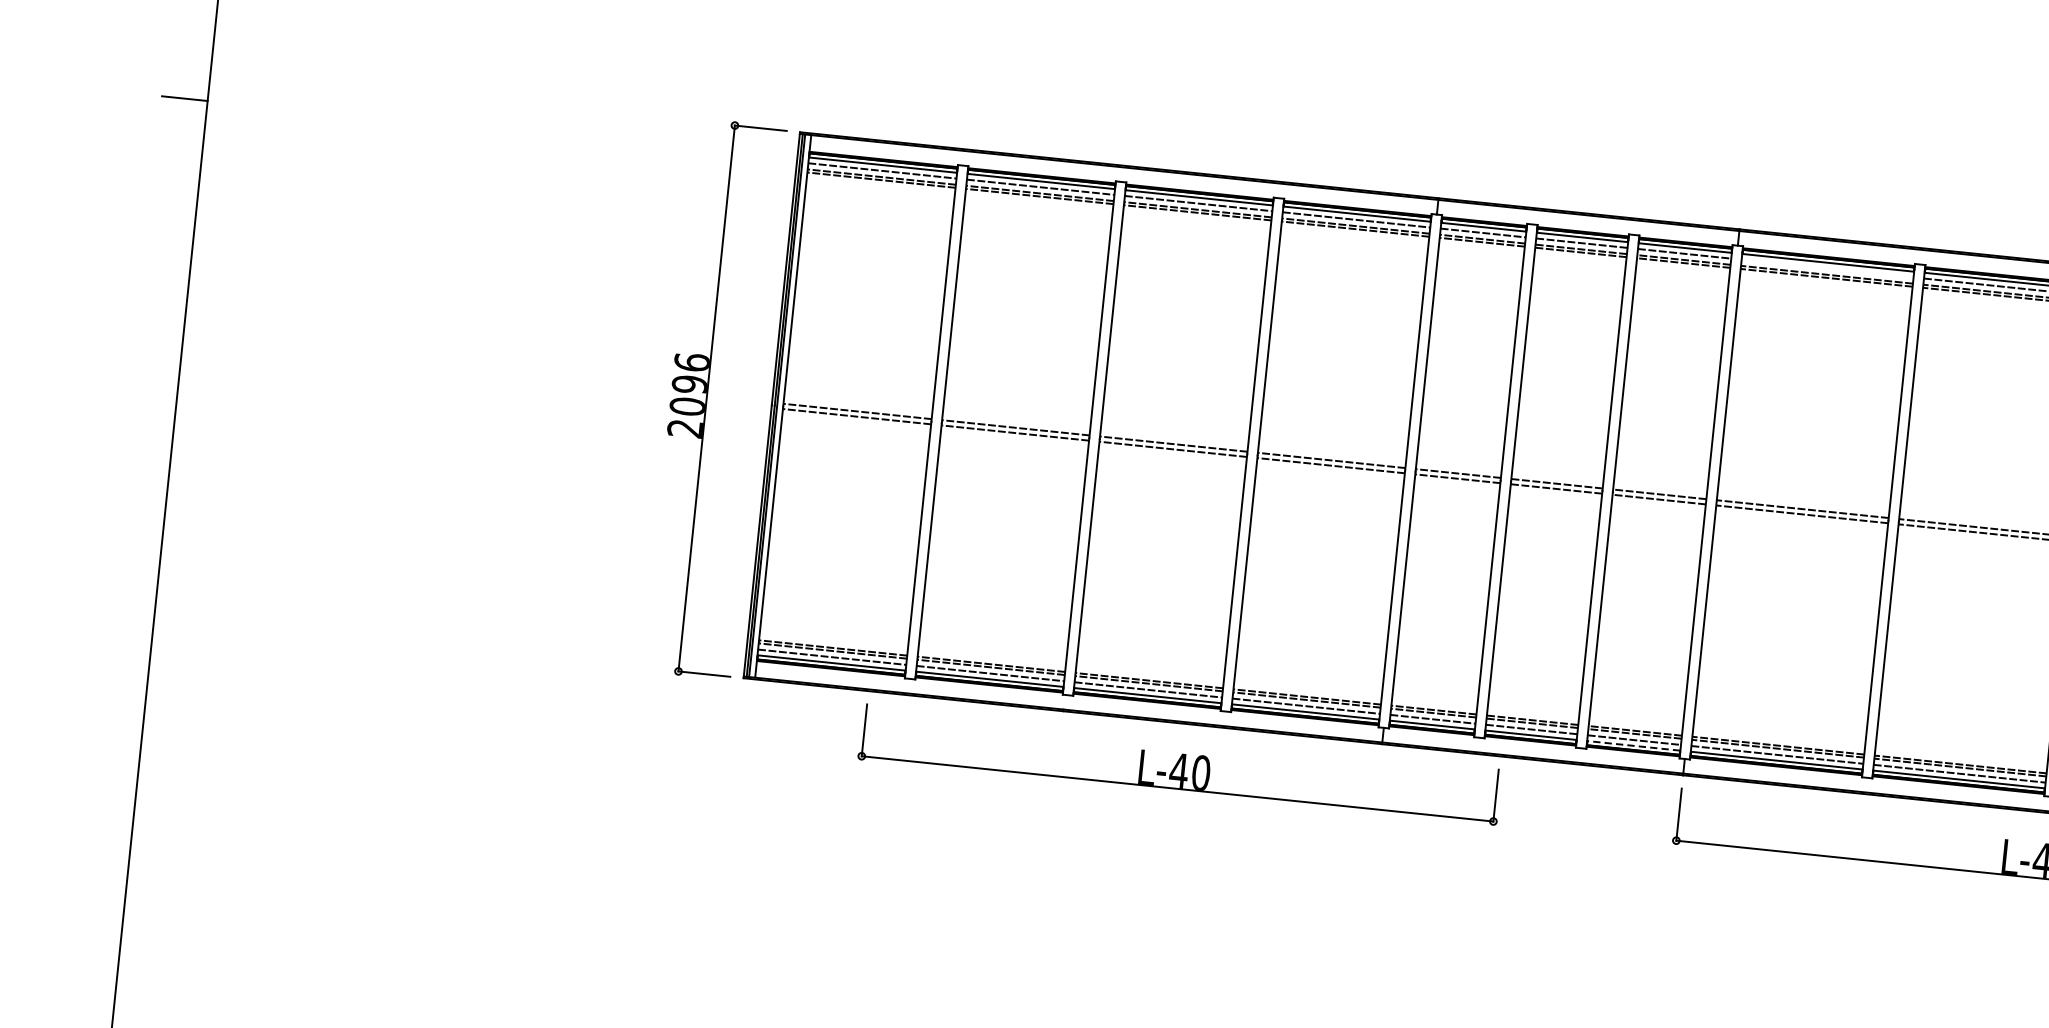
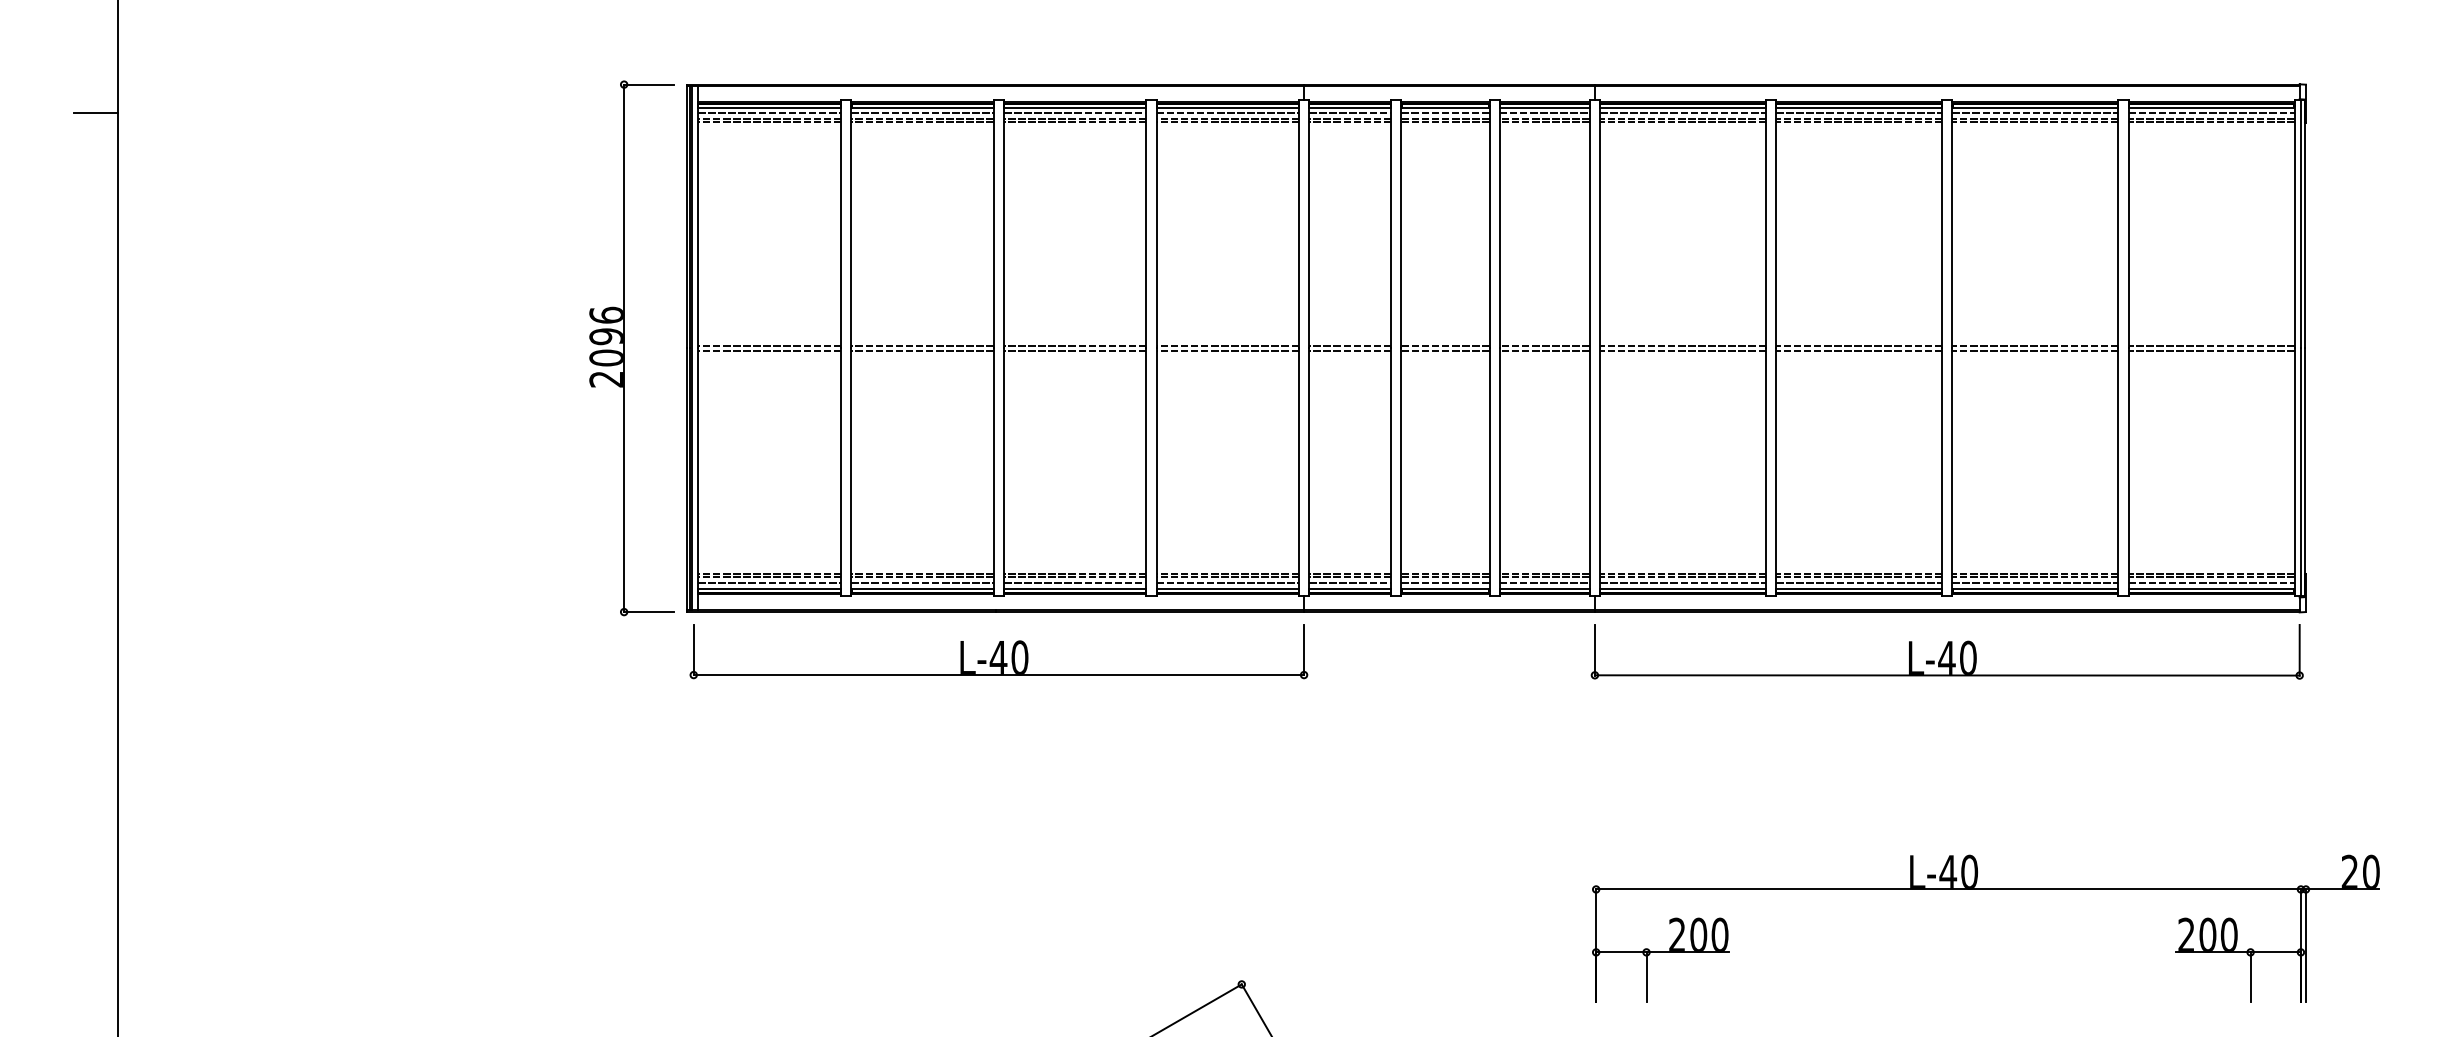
line: (1827, 268) -> (1682, 113), added
line: (1633, 745) -> (1544, 588), dashed -> solid
part: (1179, 764) -> (998, 651), moved

